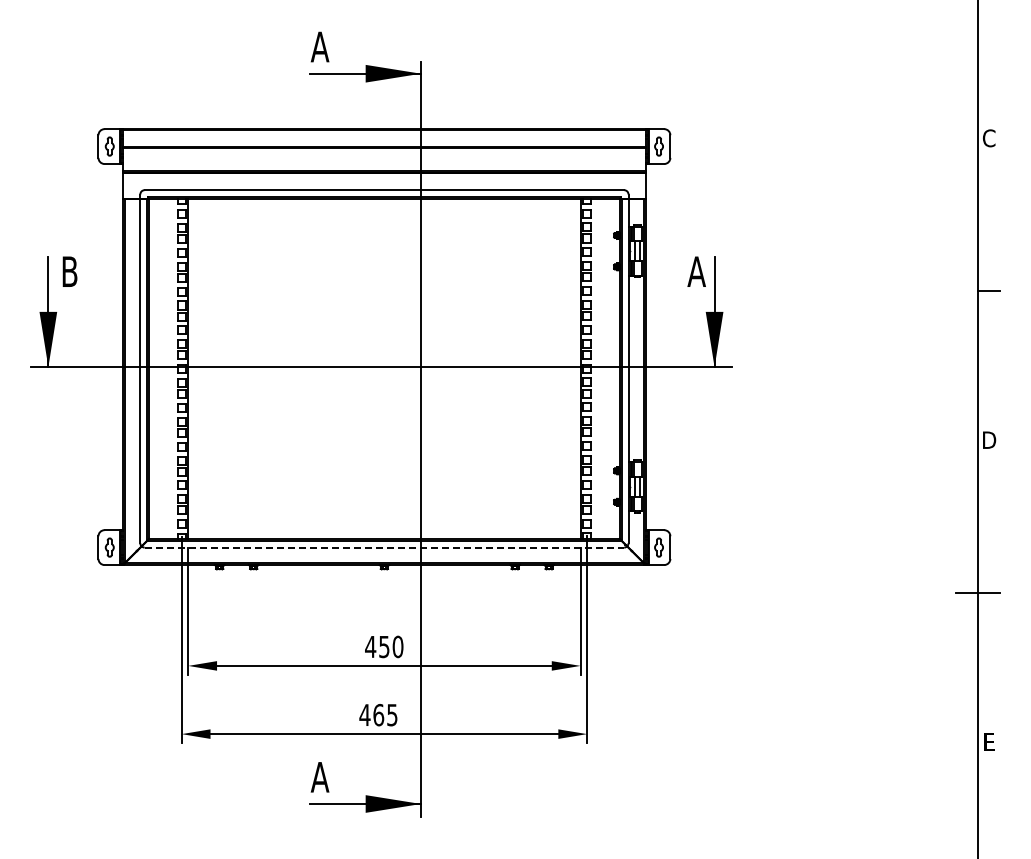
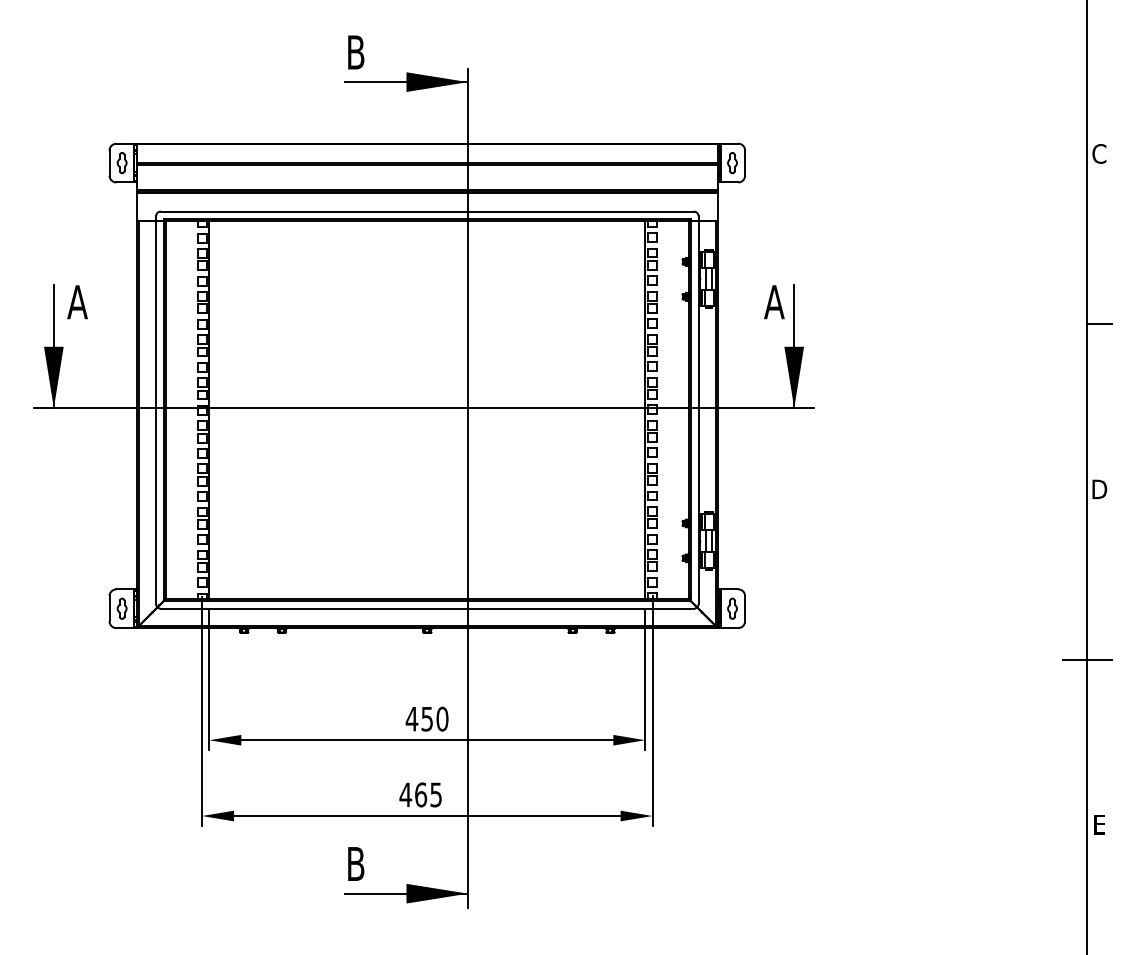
text: (319, 46) -> (355, 51), A -> B
text: (69, 271) -> (77, 301), B -> A
line: (384, 547) -> (427, 608), dashed -> solid
text: (319, 777) -> (355, 864), A -> B

